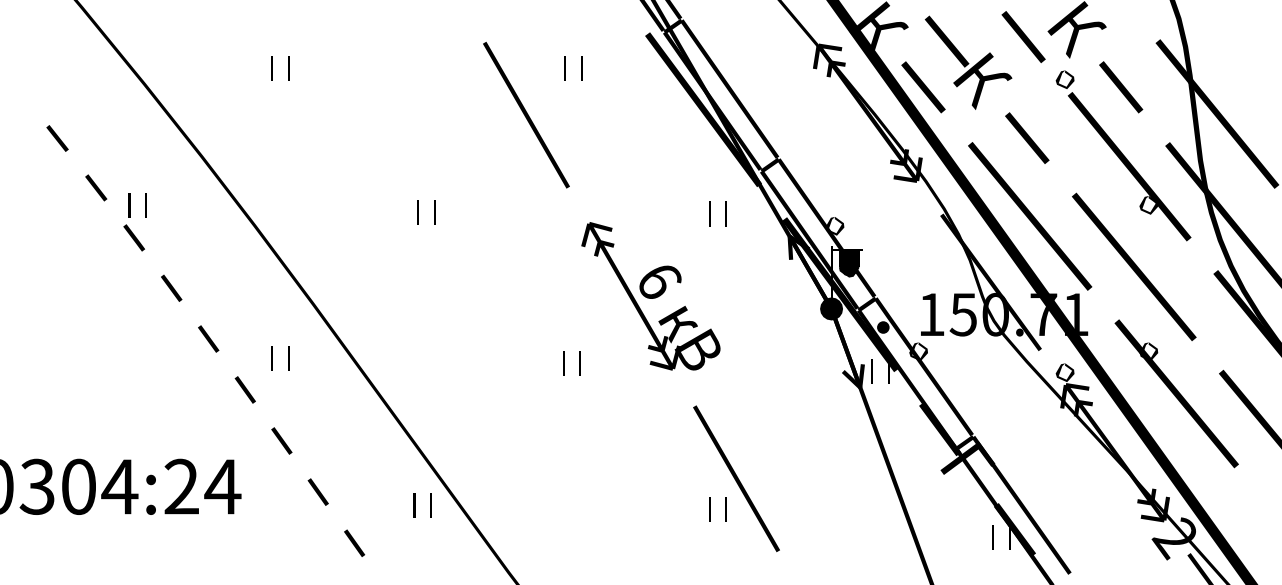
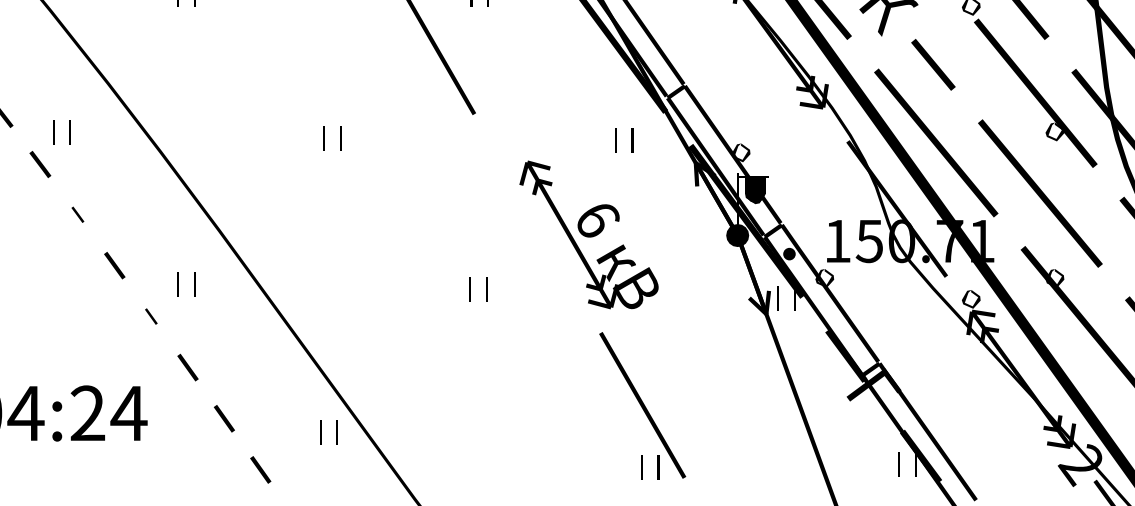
part: (130, 205) -> (54, 132), moved
part: (171, 287) -> (77, 214), size x0.6
text: (650, 296) -> (588, 235), moved
part: (244, 389) -> (150, 316), size x0.6
part: (710, 509) -> (642, 468), moved

